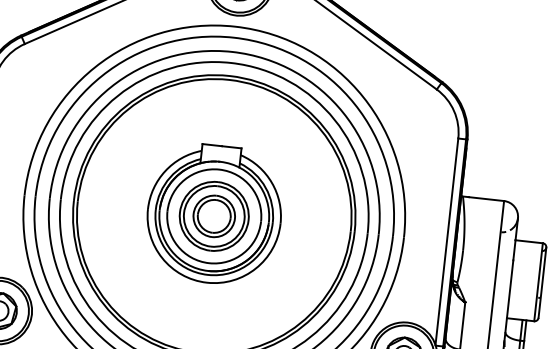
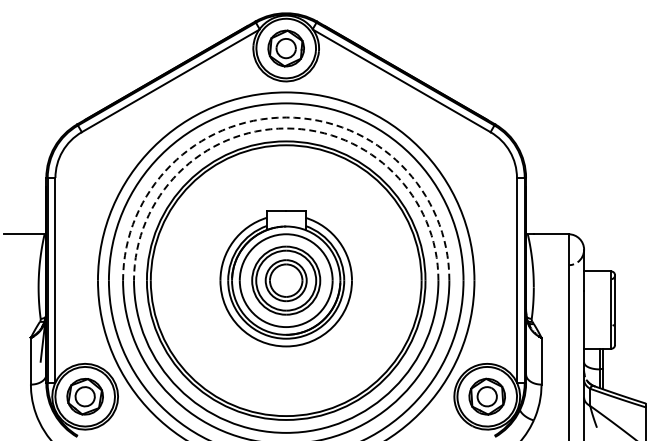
arc: (232, 51) -> (286, 117), solid -> dashed
arc: (231, 63) -> (286, 128), solid -> dashed

